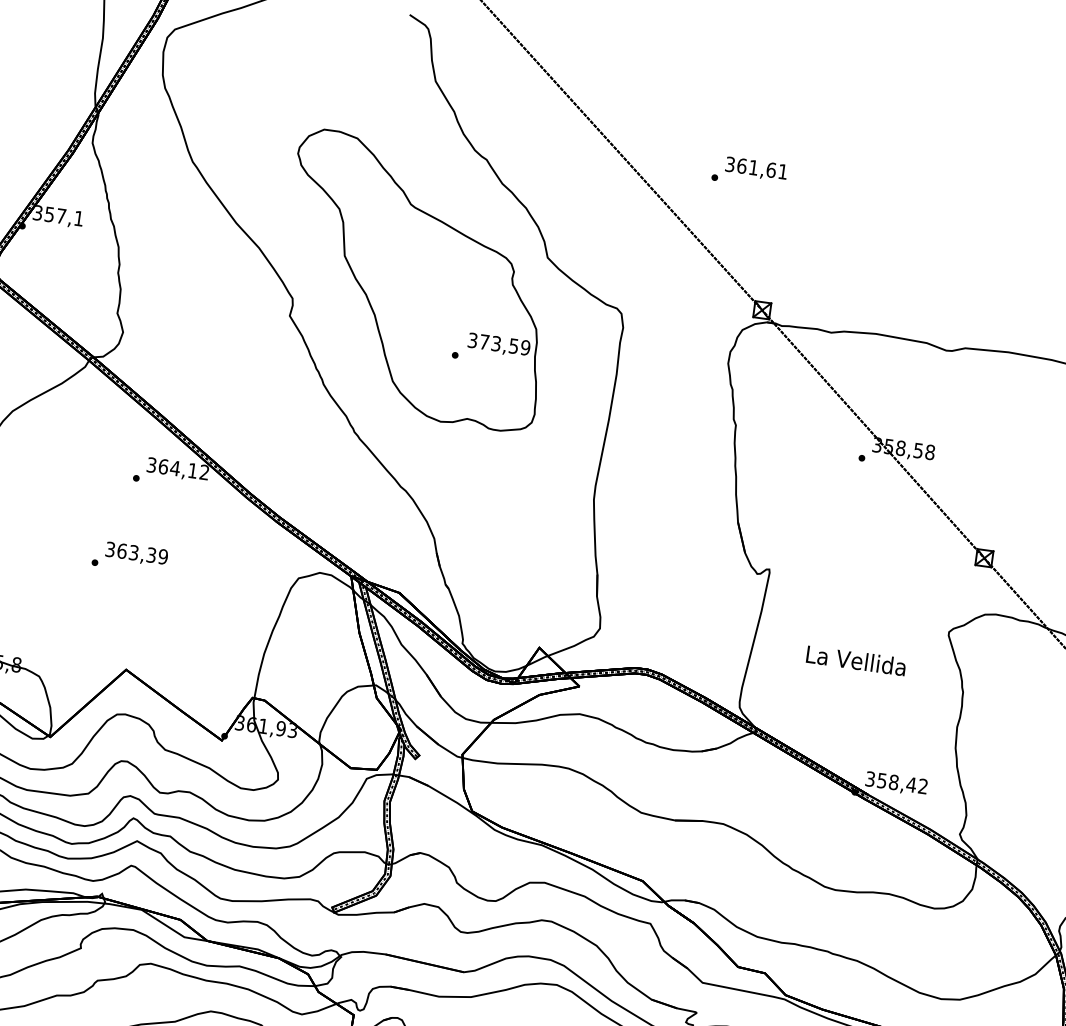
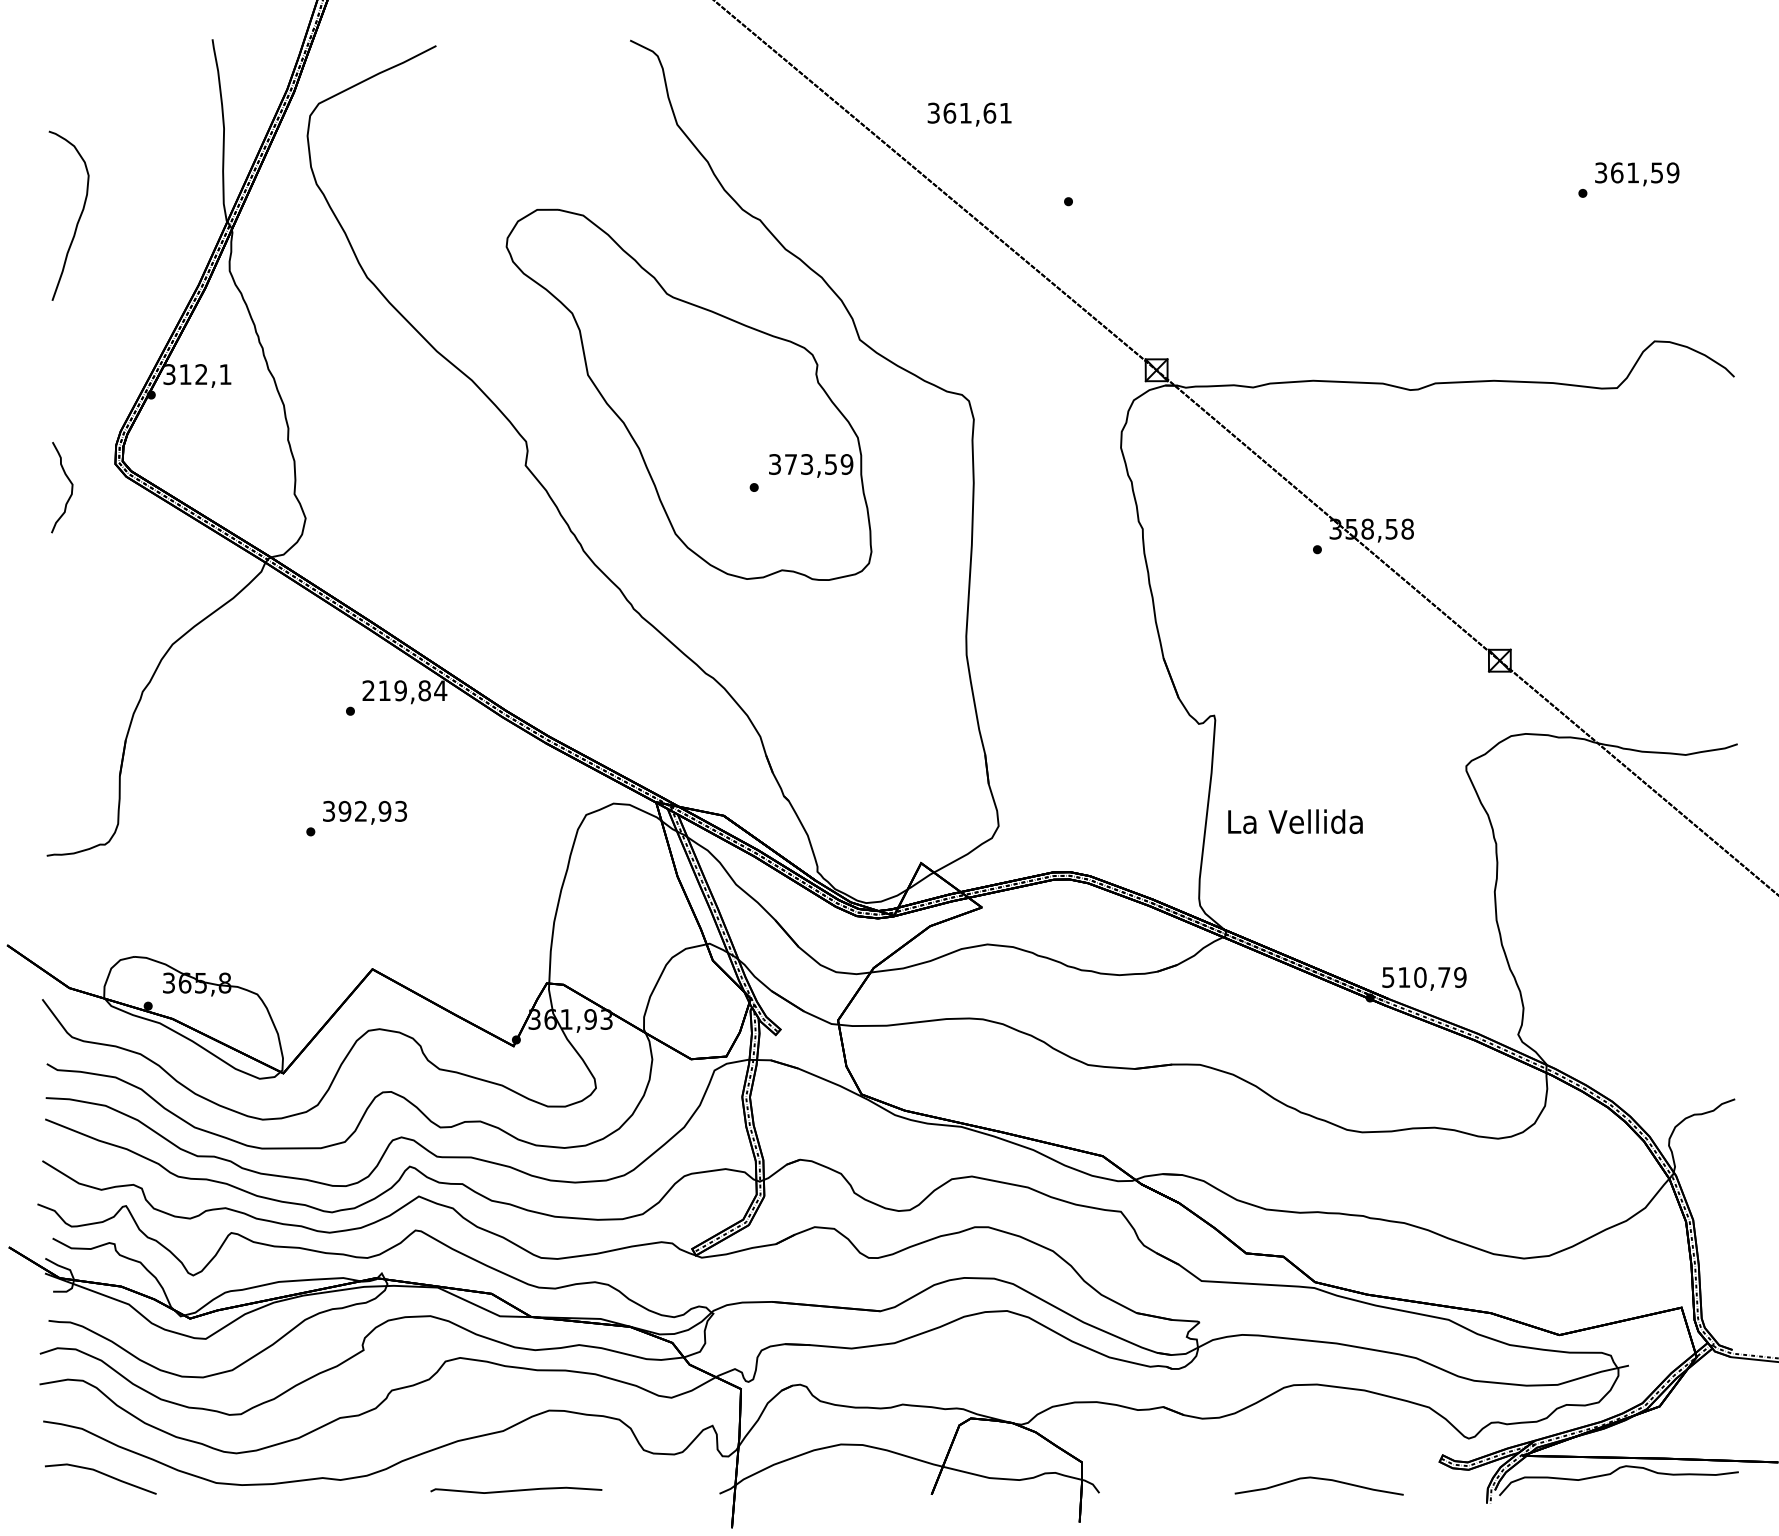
text: (756, 169) -> (969, 114), moved
text: (55, 215) -> (193, 374), 357,1 -> 312,1
text: (178, 468) -> (404, 690), 364,12 -> 219,84
text: (142, 553) -> (372, 810), 363,39 -> 392,93
text: (856, 660) -> (1295, 821), moved
text: (896, 782) -> (1424, 977), 358,42 -> 510,79

